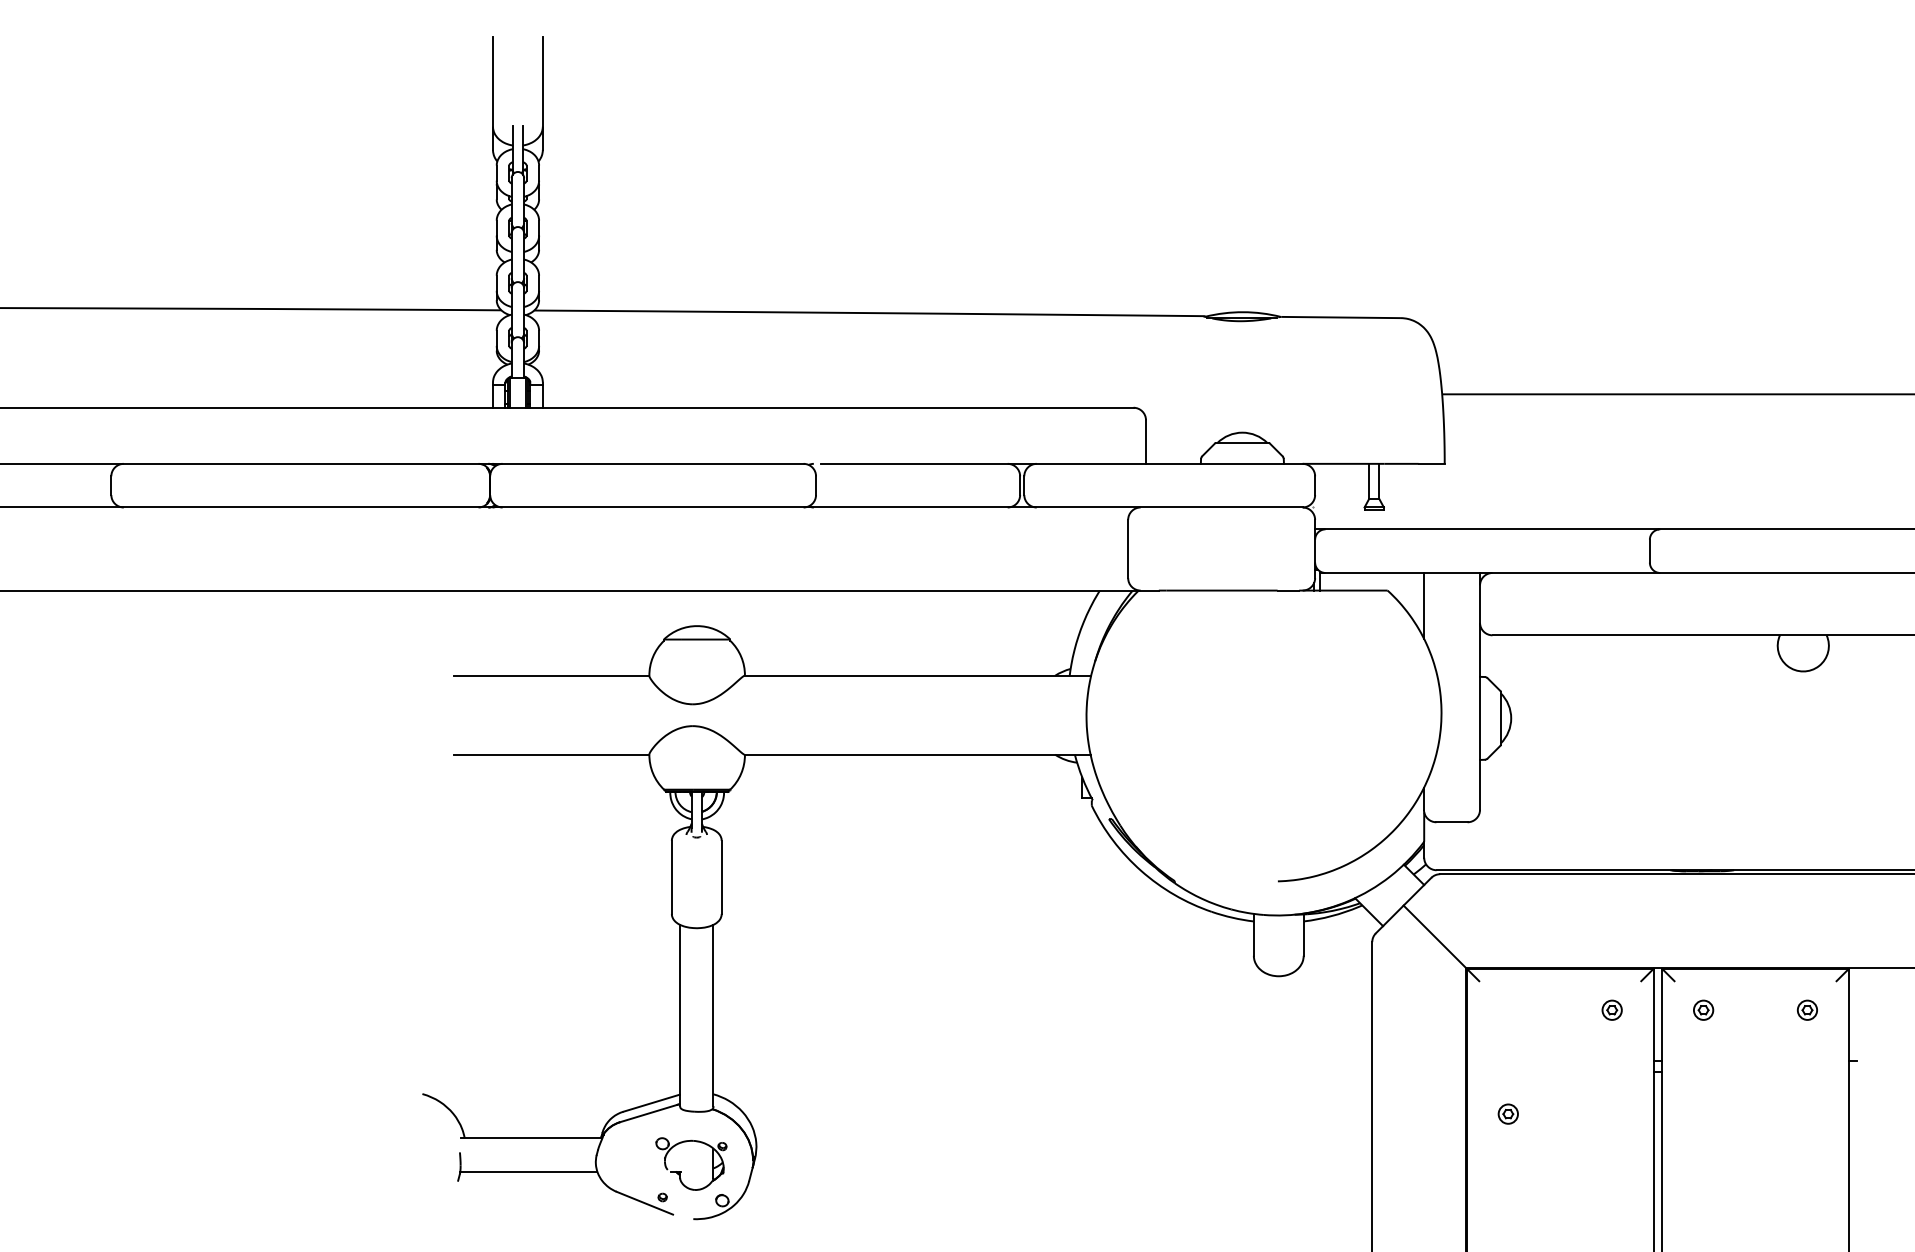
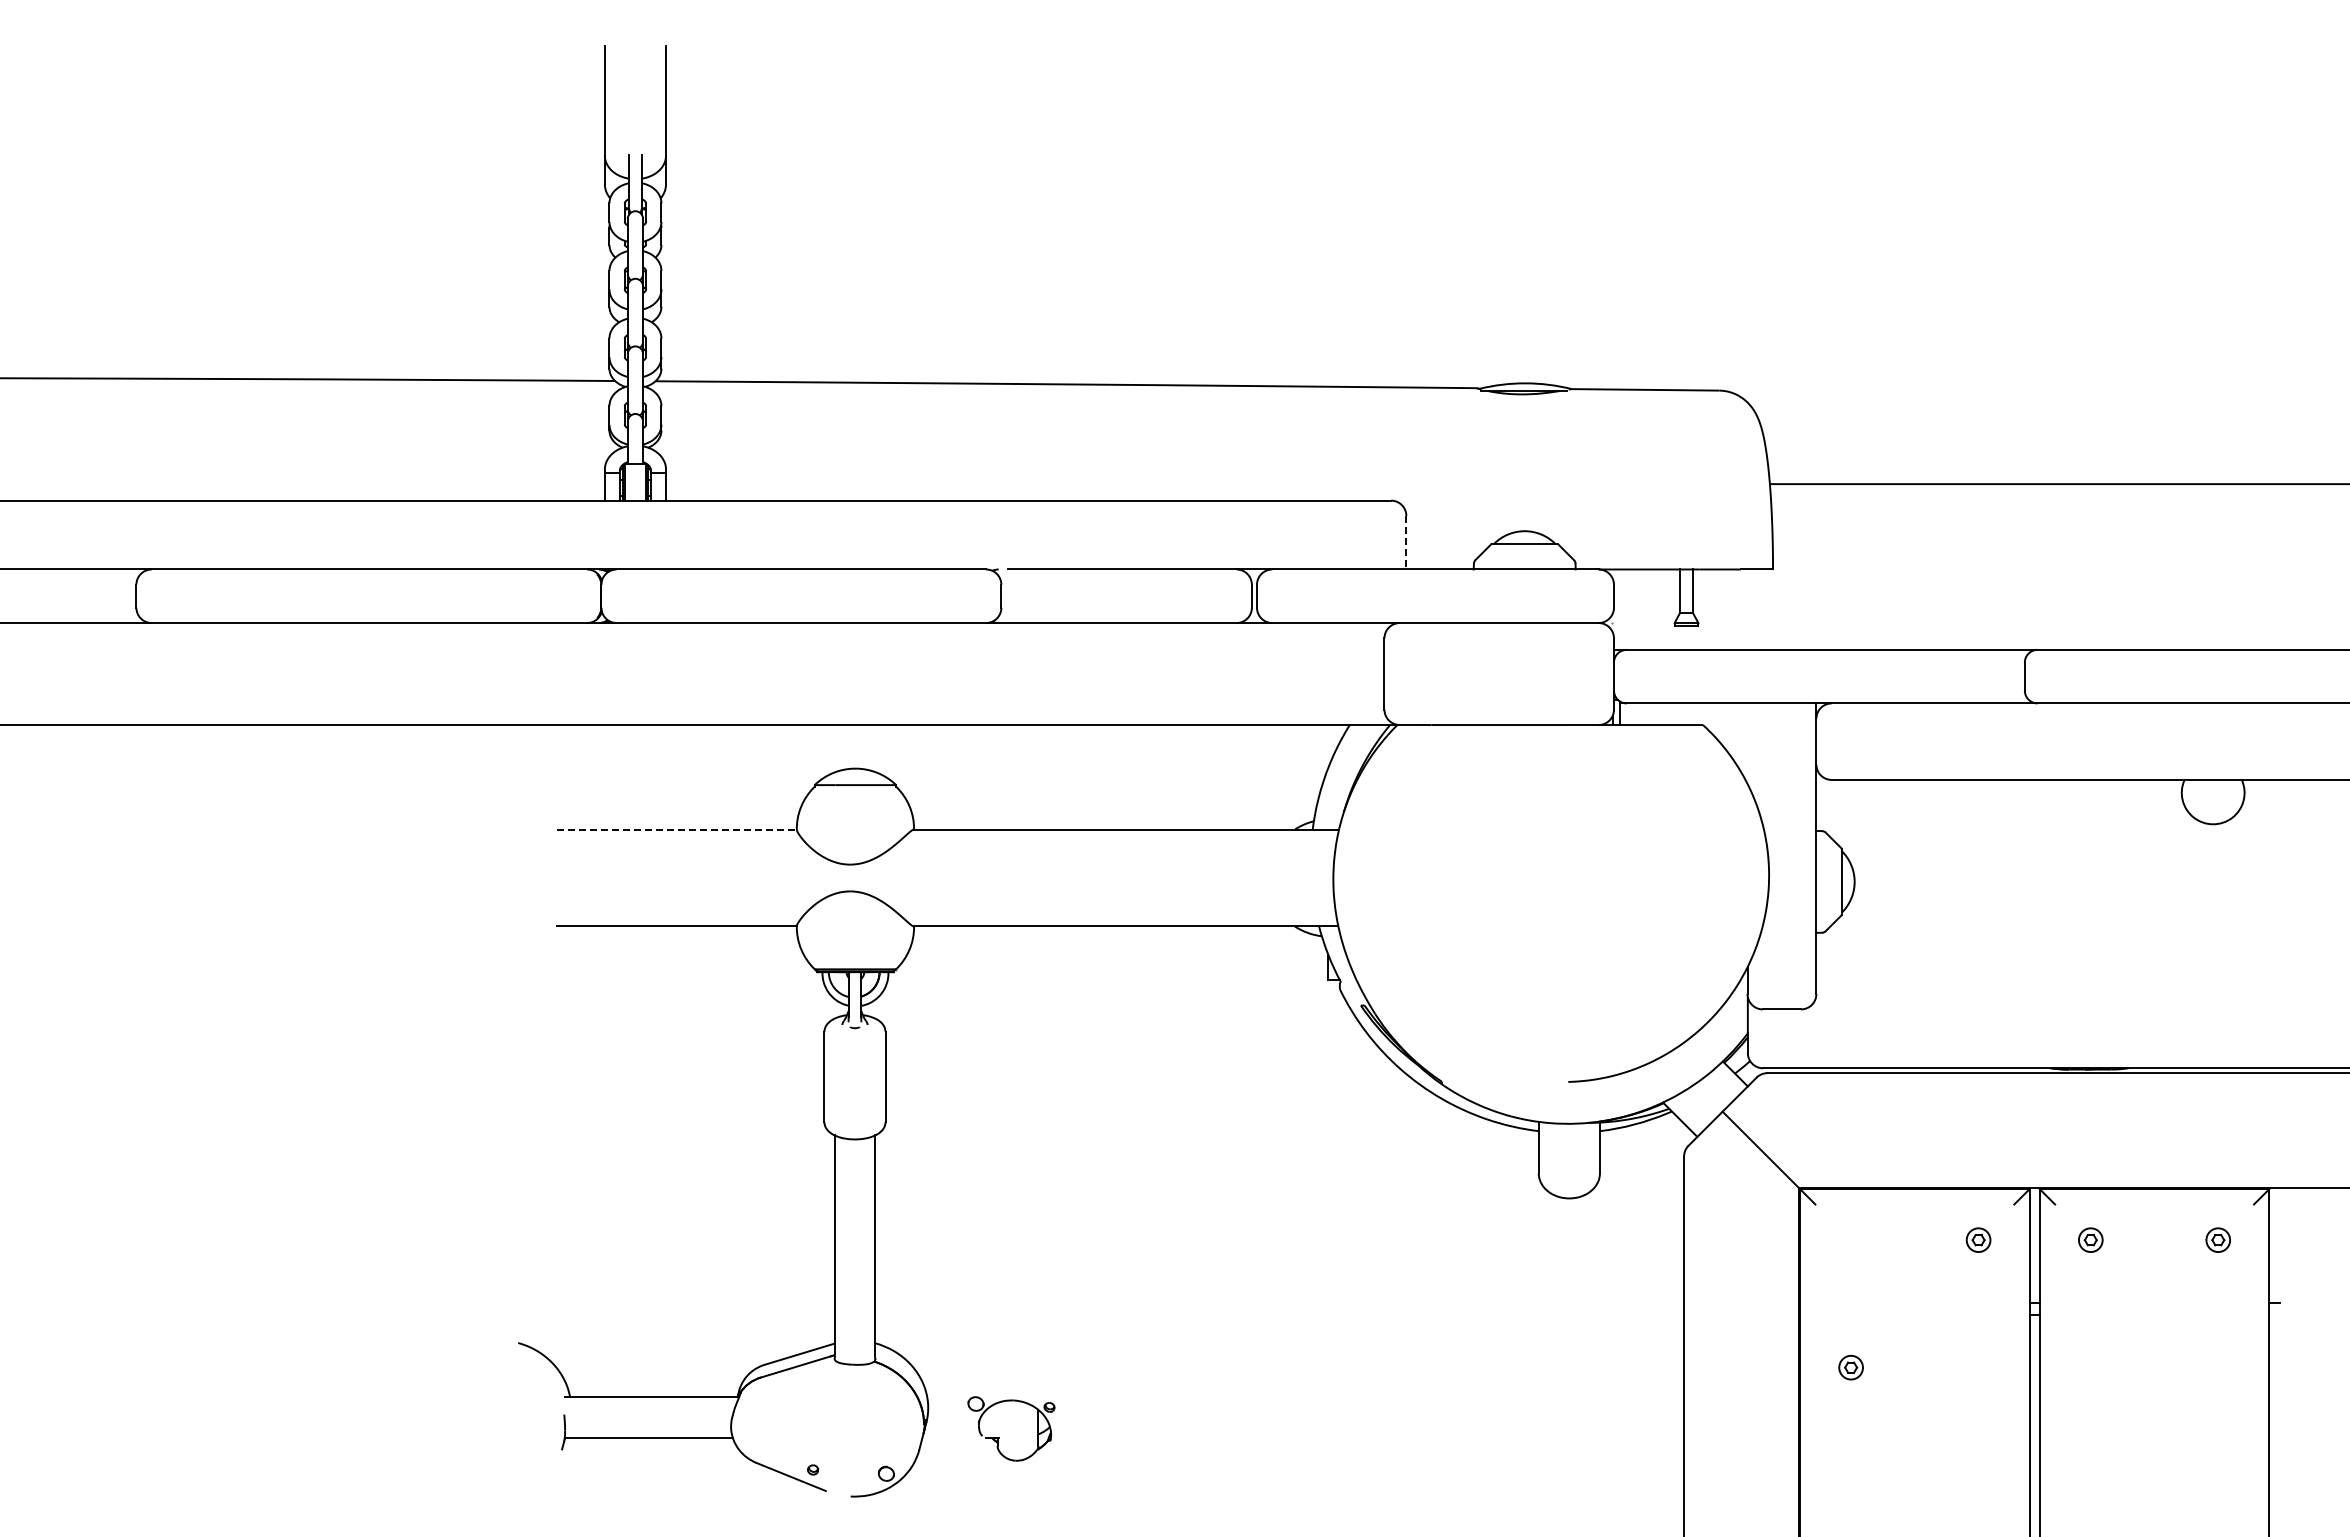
line: (1146, 441) -> (1406, 542), solid -> dashed
line: (1423, 605) -> (1747, 743), removed
line: (552, 675) -> (677, 829), solid -> dashed
part: (681, 1171) -> (999, 1437), moved

